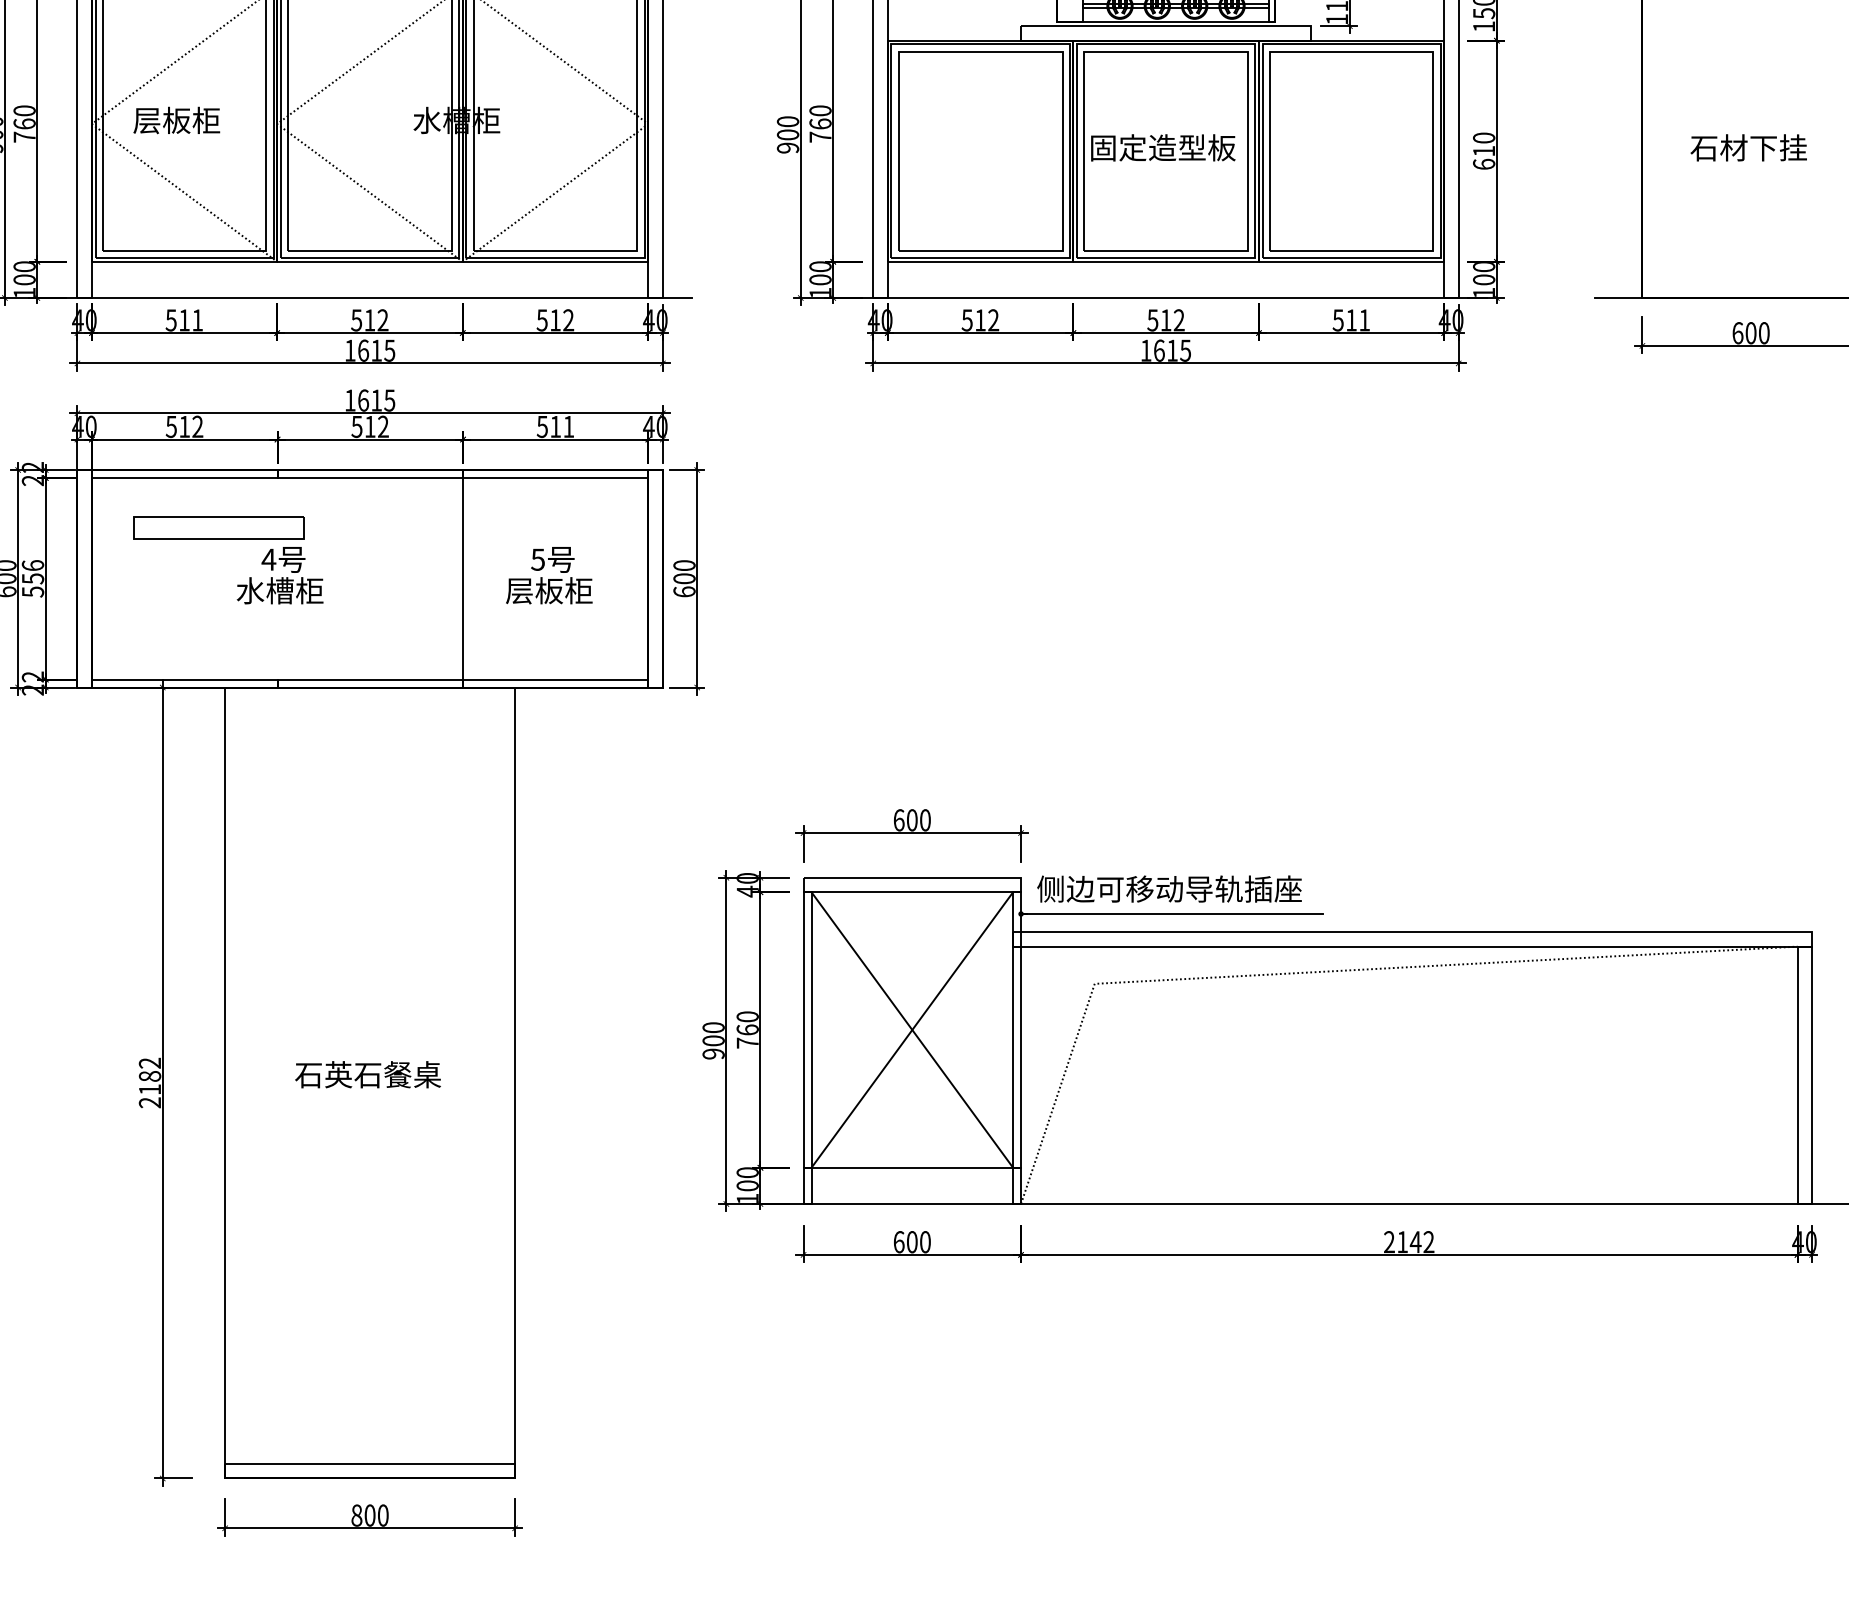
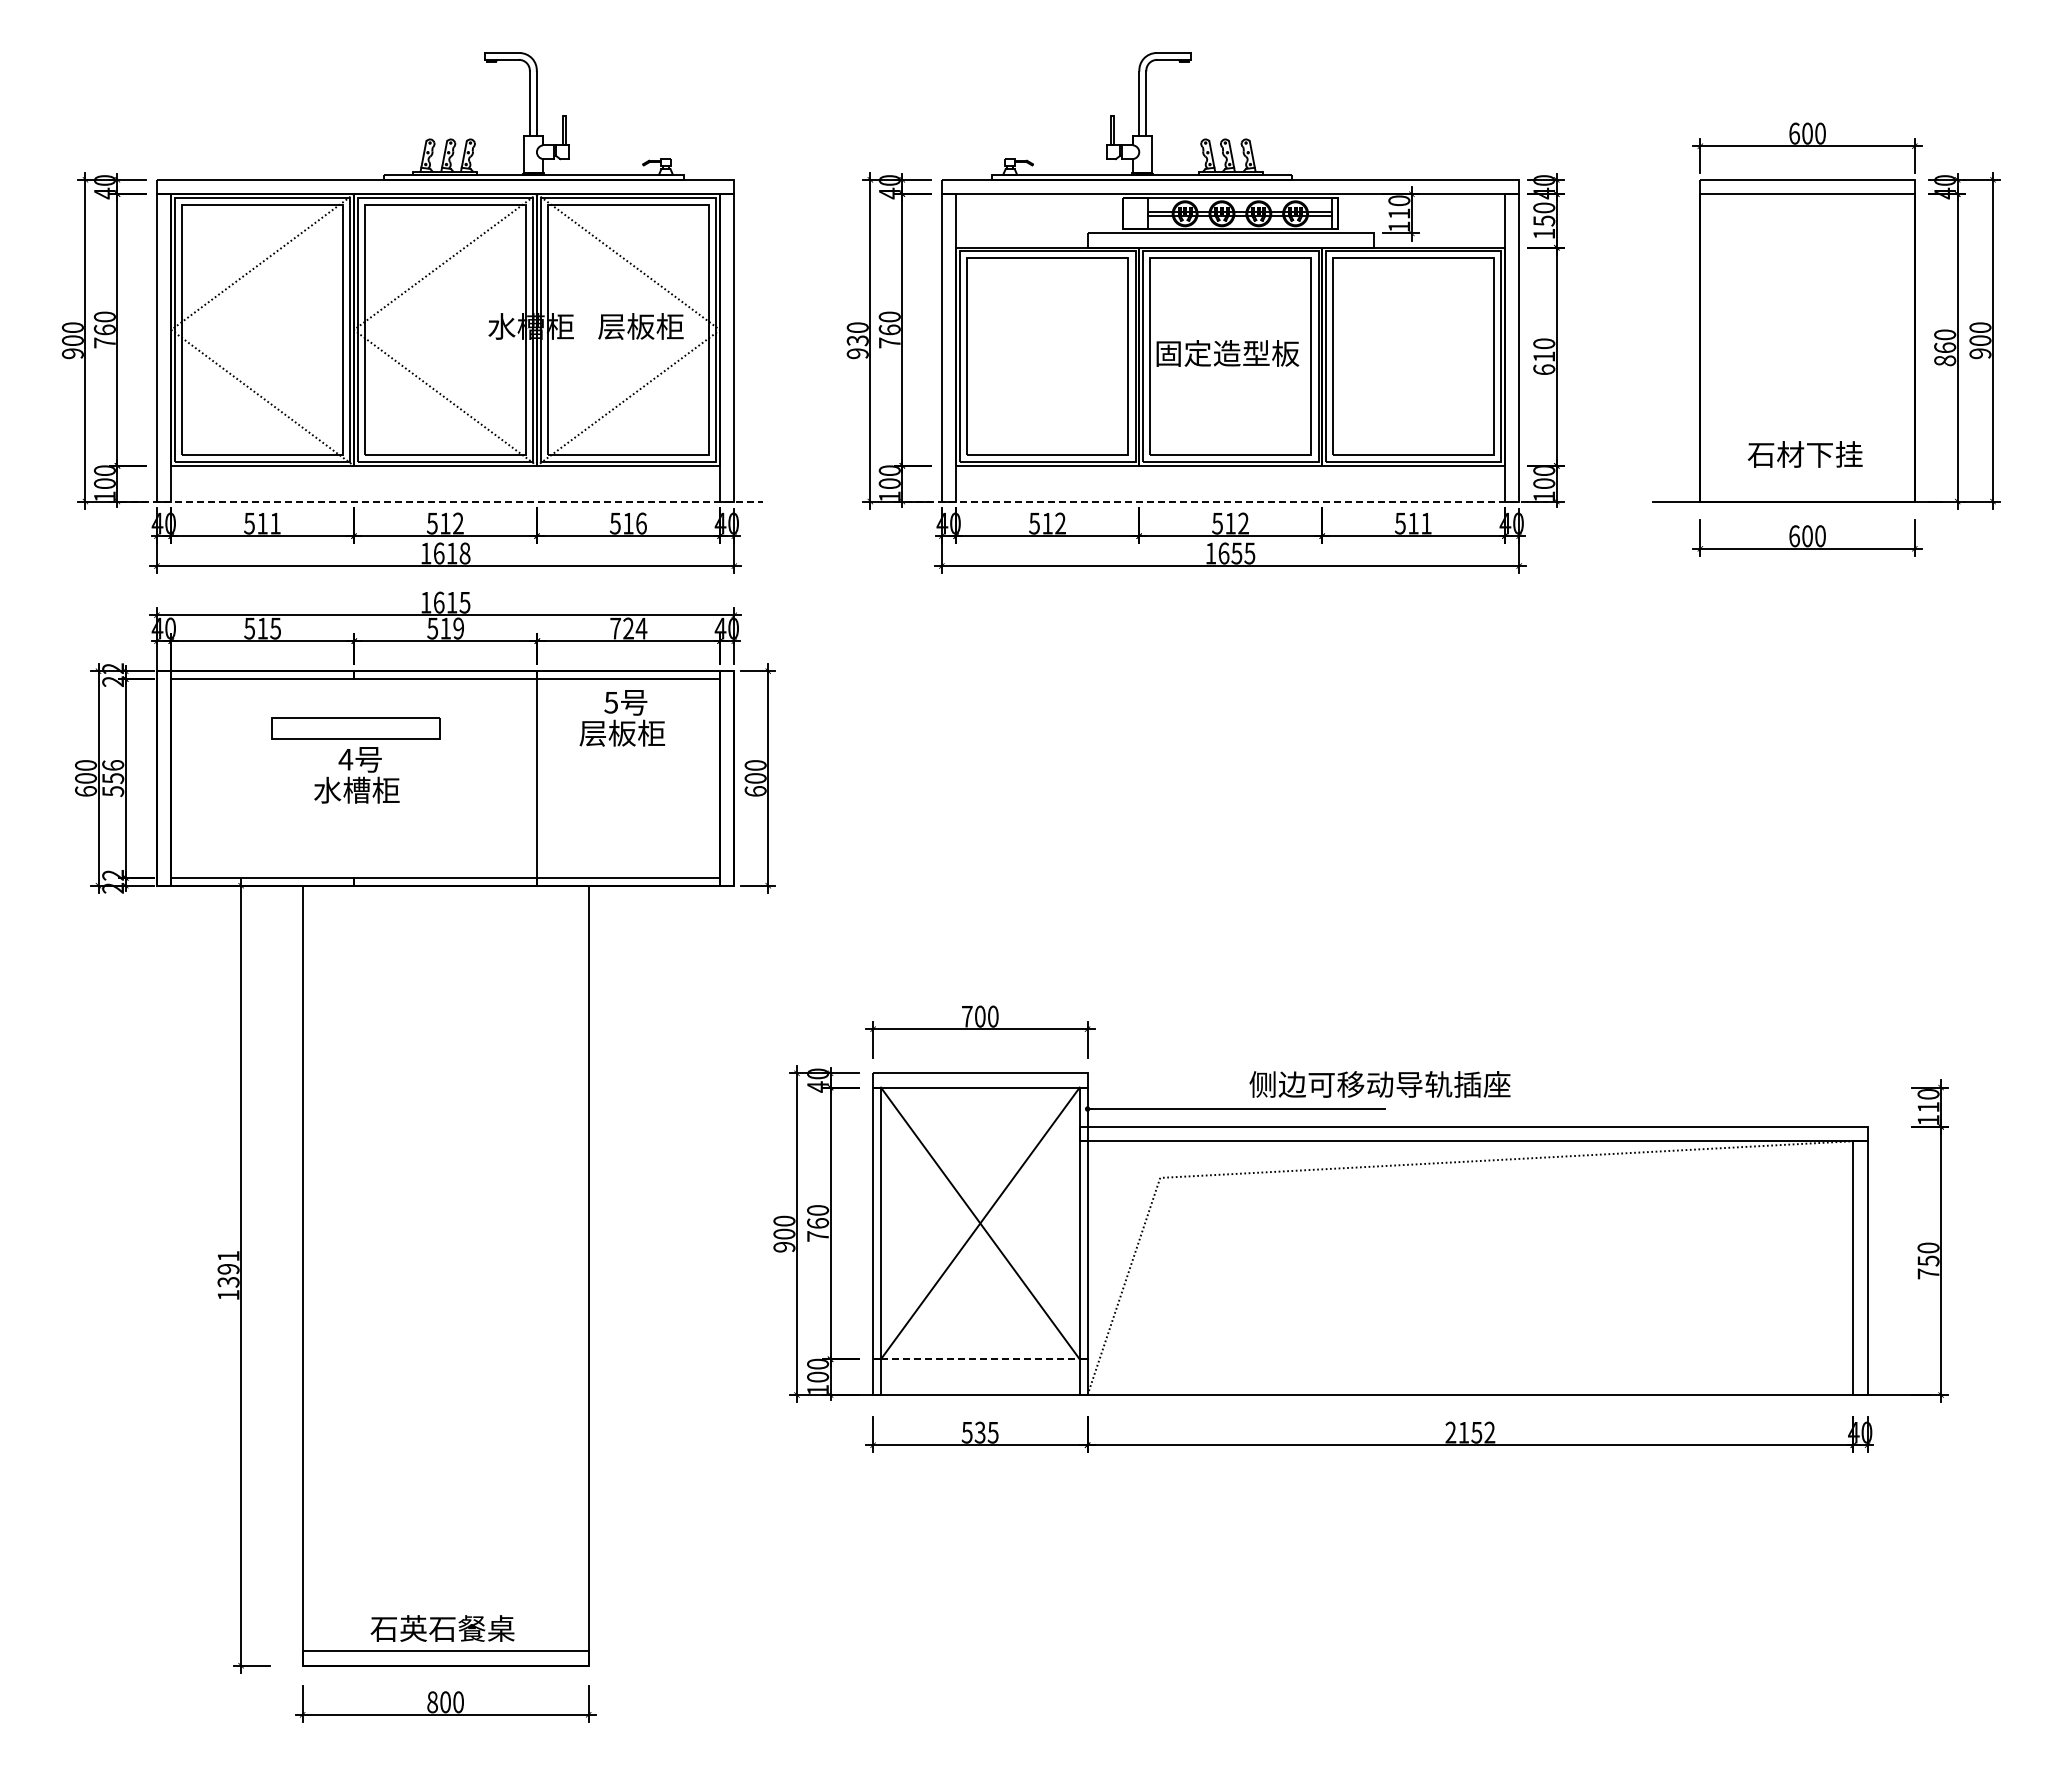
text: (176, 120) -> (640, 326), moved
text: (787, 134) -> (857, 340), 900 -> 930
text: (1748, 147) -> (1804, 454), moved
line: (359, 297) -> (435, 501), solid -> dashed
line: (1155, 297) -> (1220, 501), solid -> dashed
text: (568, 320) -> (641, 523), 512 -> 516
text: (389, 350) -> (464, 553), 1615 -> 1618
text: (1172, 350) -> (1236, 553), 1615 -> 1655
text: (197, 426) -> (275, 628), 512 -> 515
text: (383, 426) -> (458, 628), 512 -> 519
text: (555, 426) -> (628, 628), 511 -> 724
part: (217, 528) -> (355, 728), moved
text: (549, 575) -> (622, 718), moved
text: (899, 820) -> (967, 1016), 600 -> 700
text: (1169, 889) -> (1379, 1084), moved
text: (367, 1074) -> (442, 1628), moved
text: (149, 1082) -> (228, 1275), 2182 -> 1391
line: (912, 1167) -> (980, 1359), solid -> dashed
text: (911, 1241) -> (979, 1432), 600 -> 535
text: (1415, 1241) -> (1476, 1432), 2142 -> 2152

